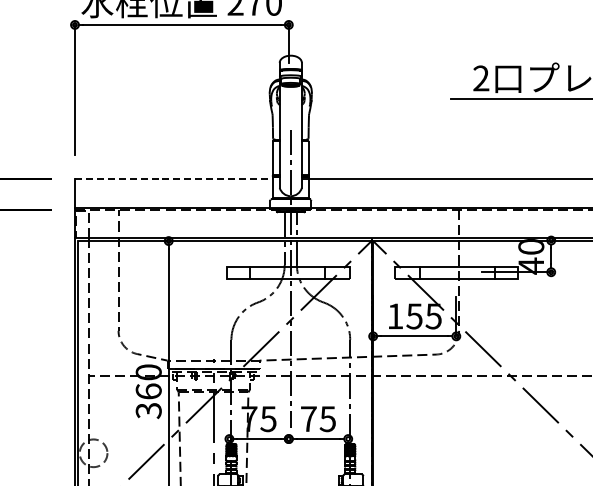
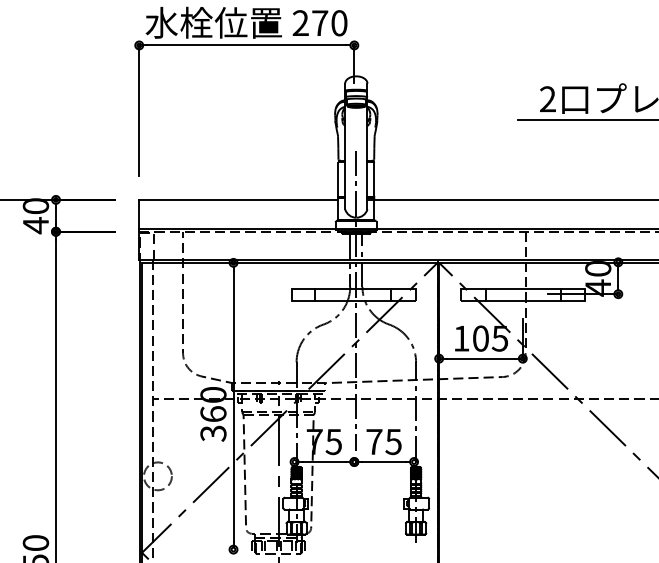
line: (173, 178) -> (238, 199), dashed -> solid
text: (414, 316) -> (480, 338), 155 -> 105

